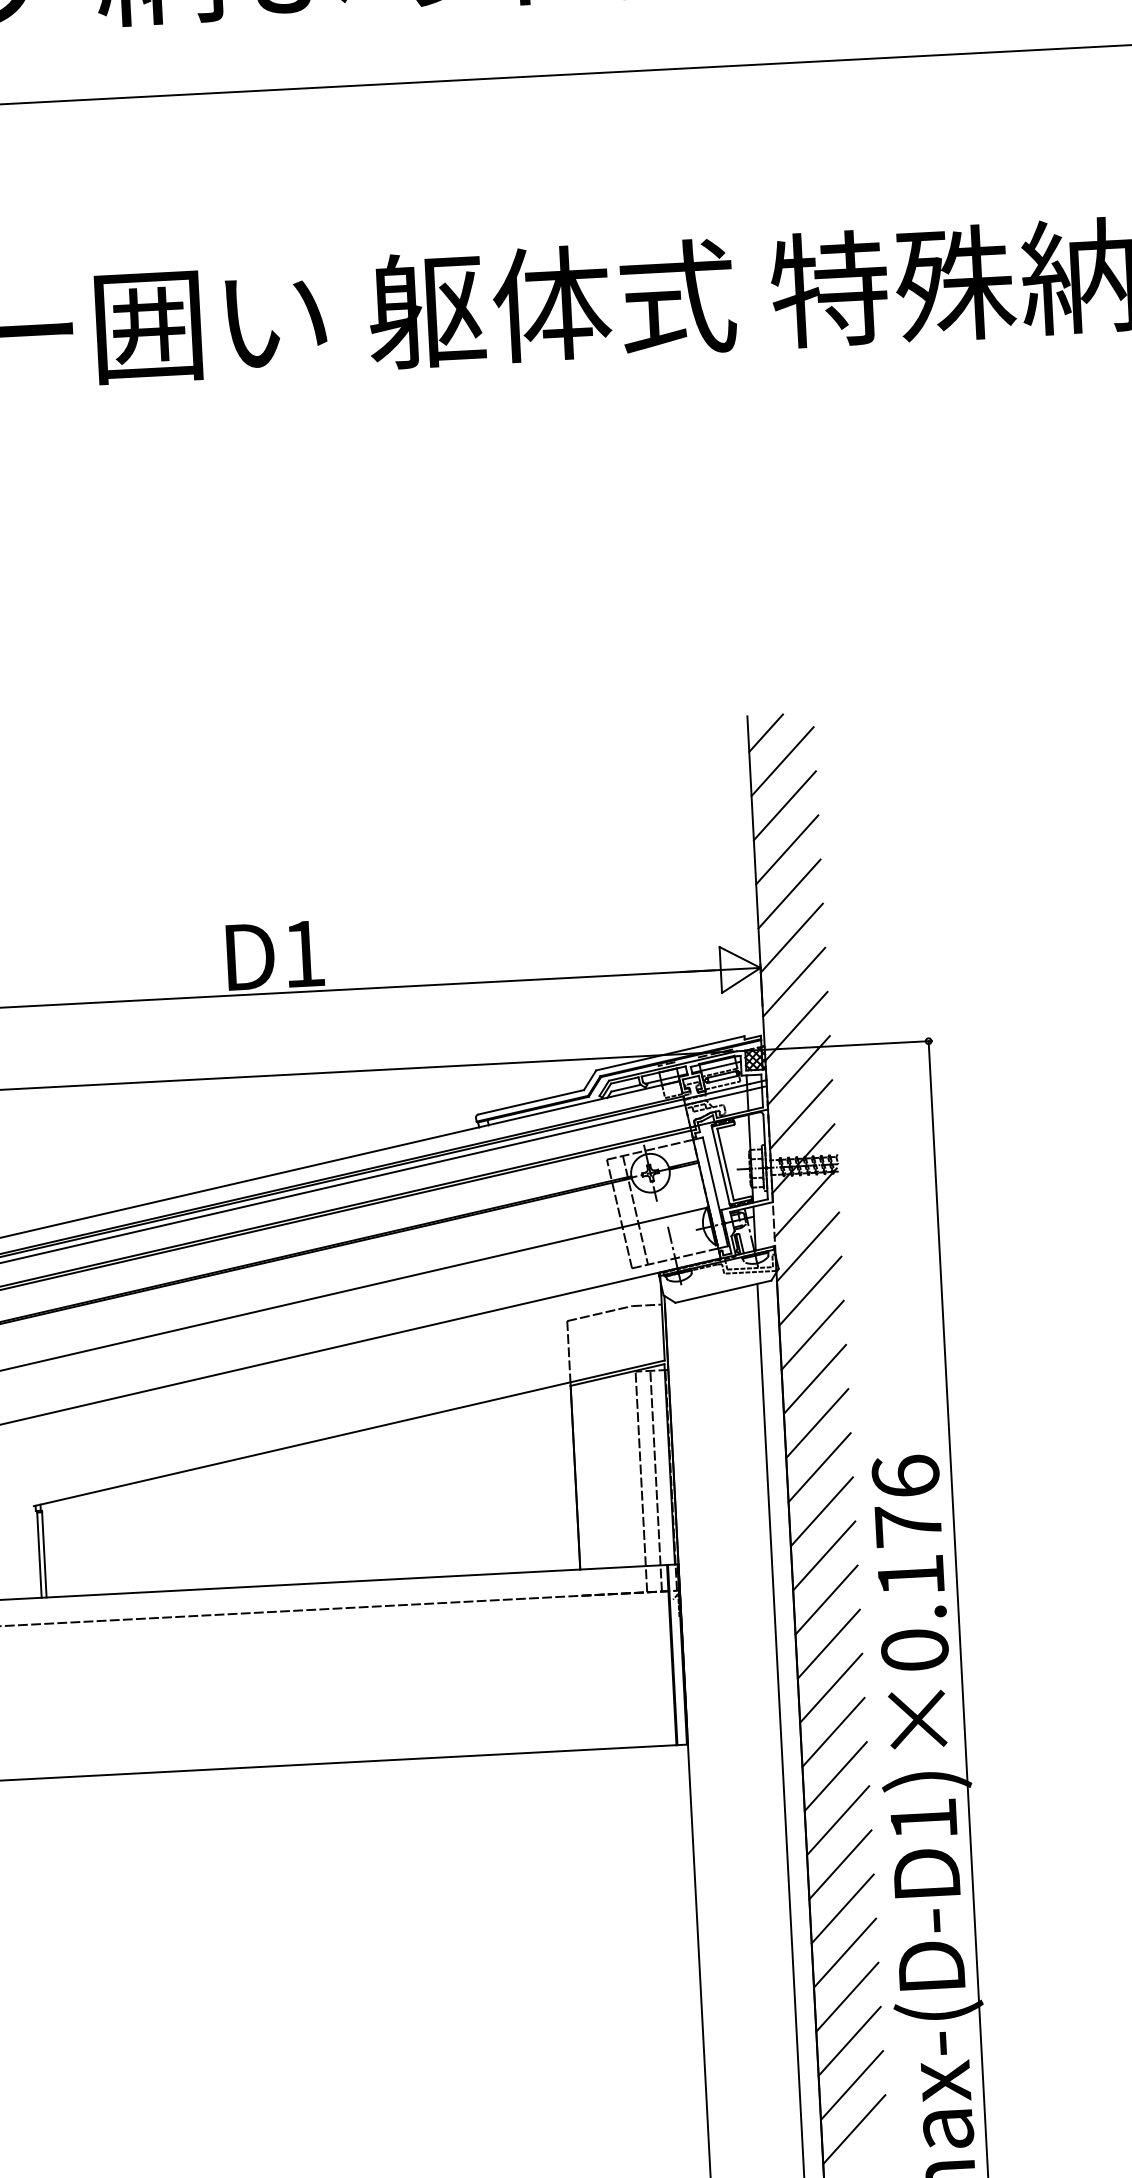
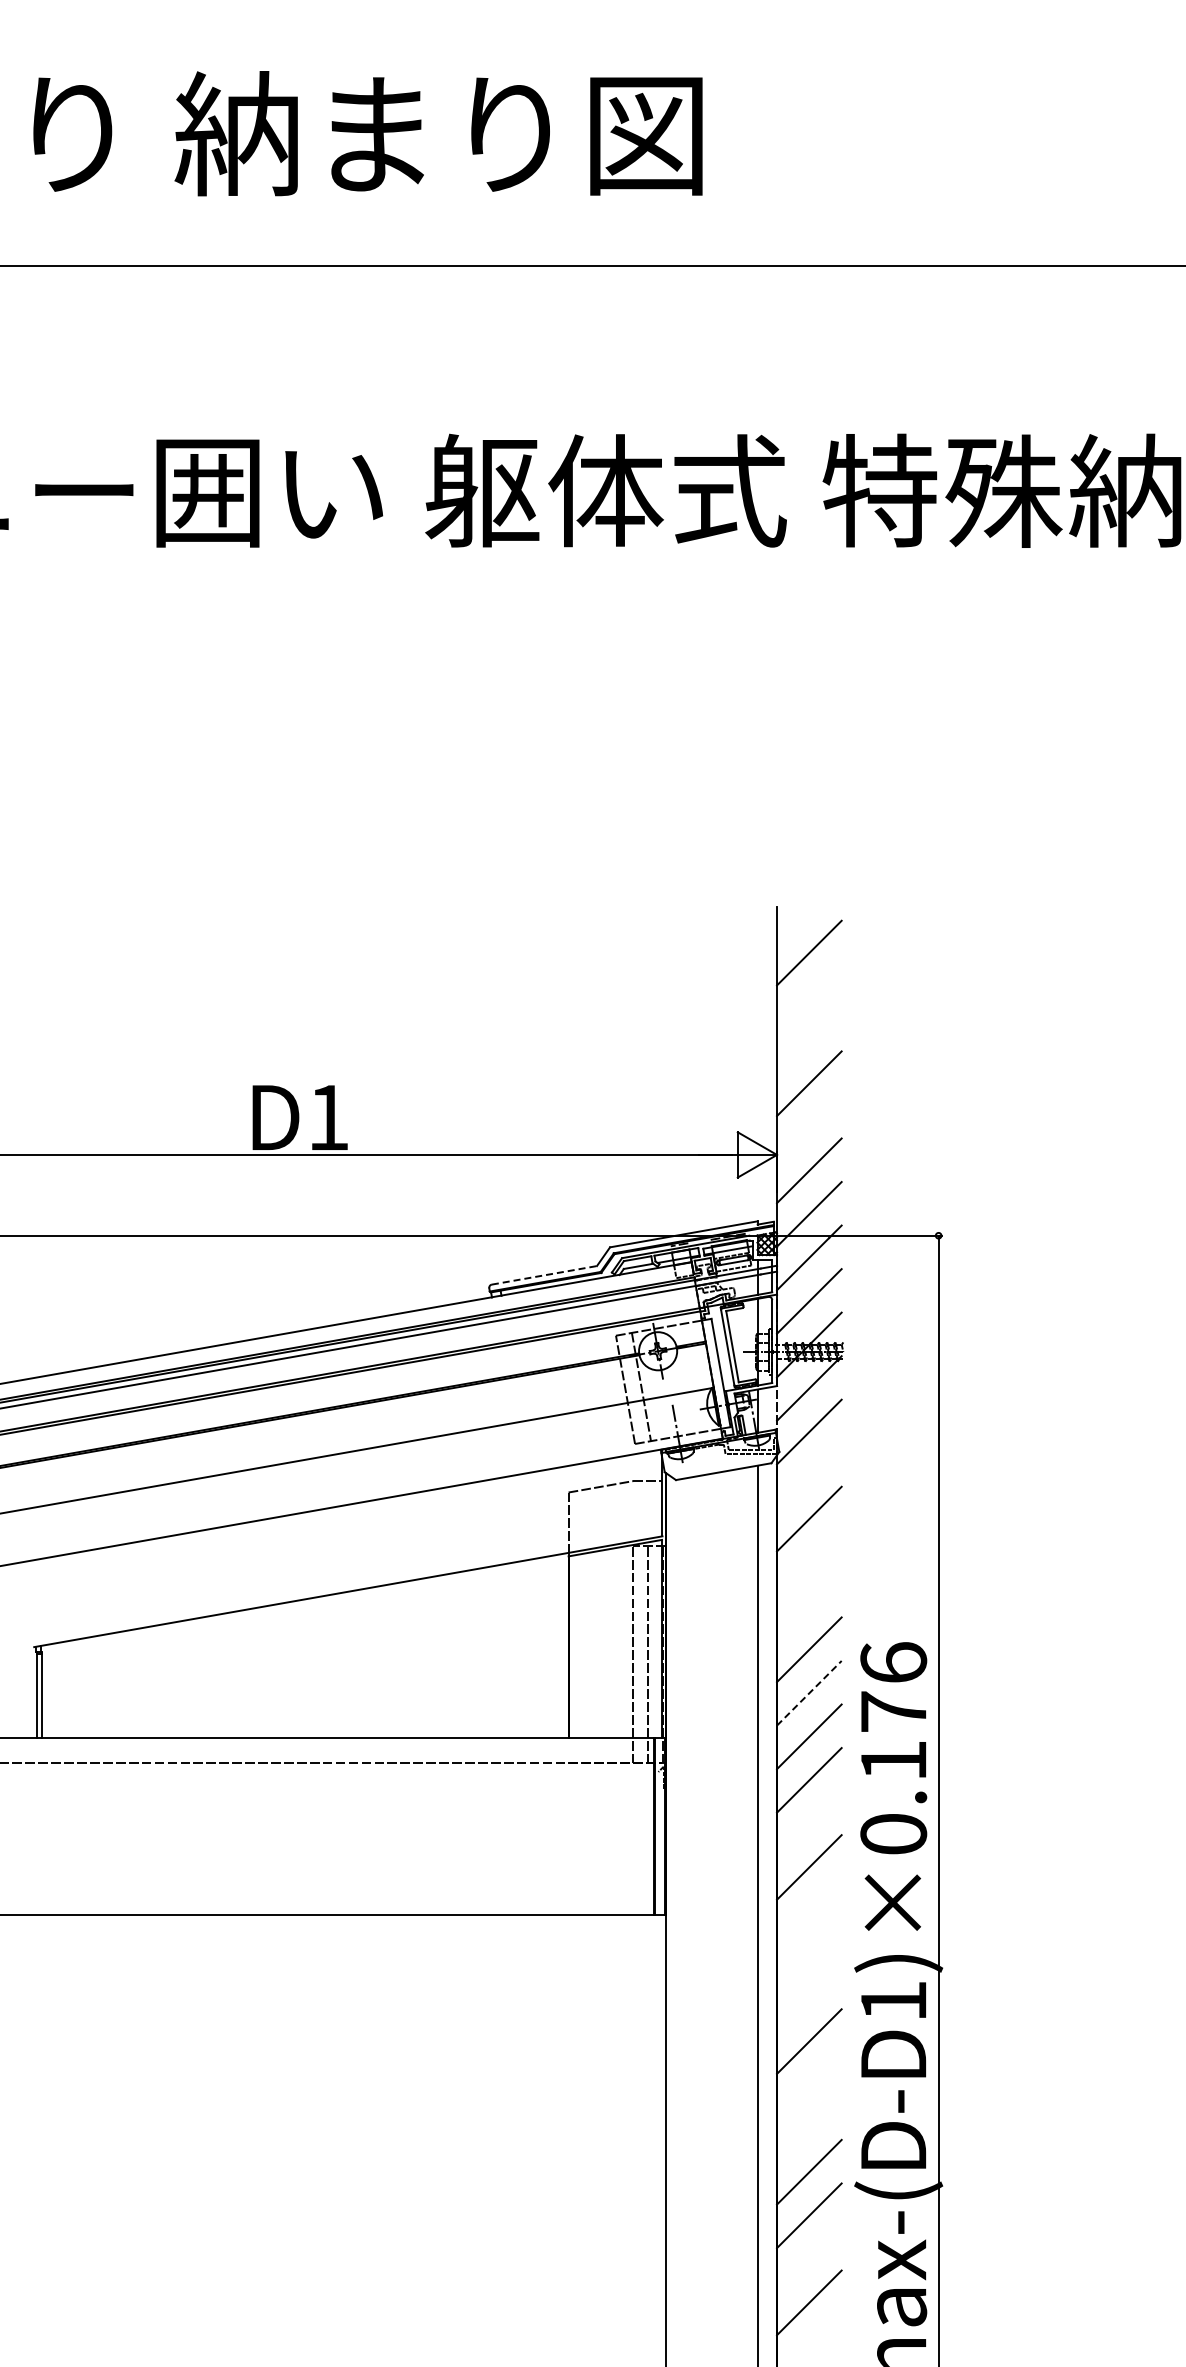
line: (765, 732) -> (794, 923), removed
line: (785, 805) -> (809, 996), removed
line: (787, 849) -> (809, 1039), removed
line: (791, 937) -> (809, 1126), removed
line: (531, 1102) -> (544, 1275), solid -> dashed
line: (810, 1291) -> (809, 1475), removed
line: (815, 1379) -> (809, 1562), removed
line: (817, 1422) -> (809, 1605), removed
line: (822, 1512) -> (809, 1693), solid -> dashed
line: (828, 1643) -> (809, 1823), removed
line: (833, 1731) -> (809, 1910), removed
line: (835, 1776) -> (809, 1954), removed
line: (838, 1820) -> (809, 1997), removed
line: (842, 1908) -> (809, 2084), removed
line: (845, 1952) -> (809, 2128), removed
line: (852, 2085) -> (809, 2259), removed

